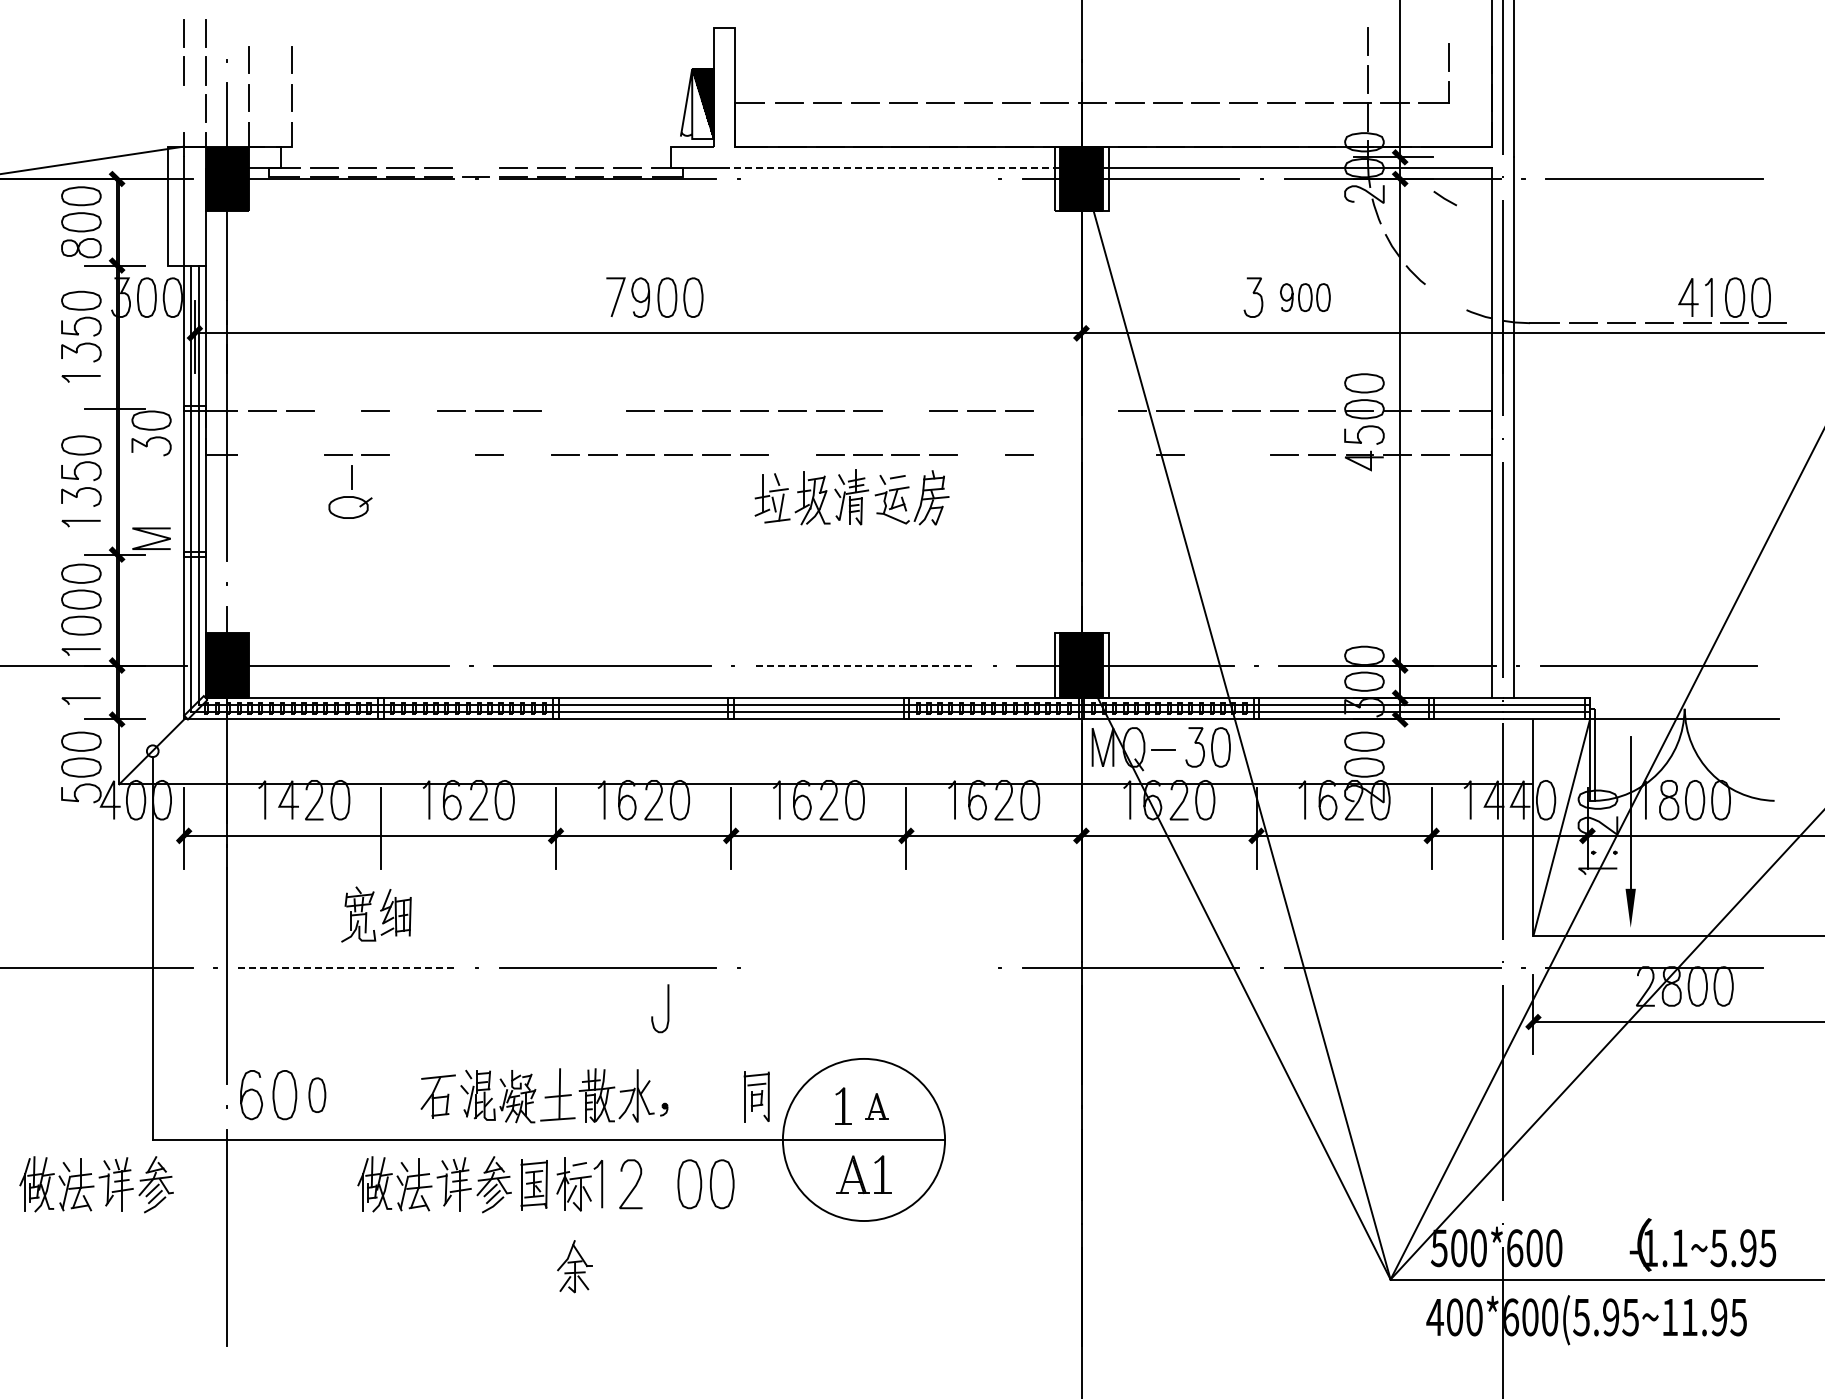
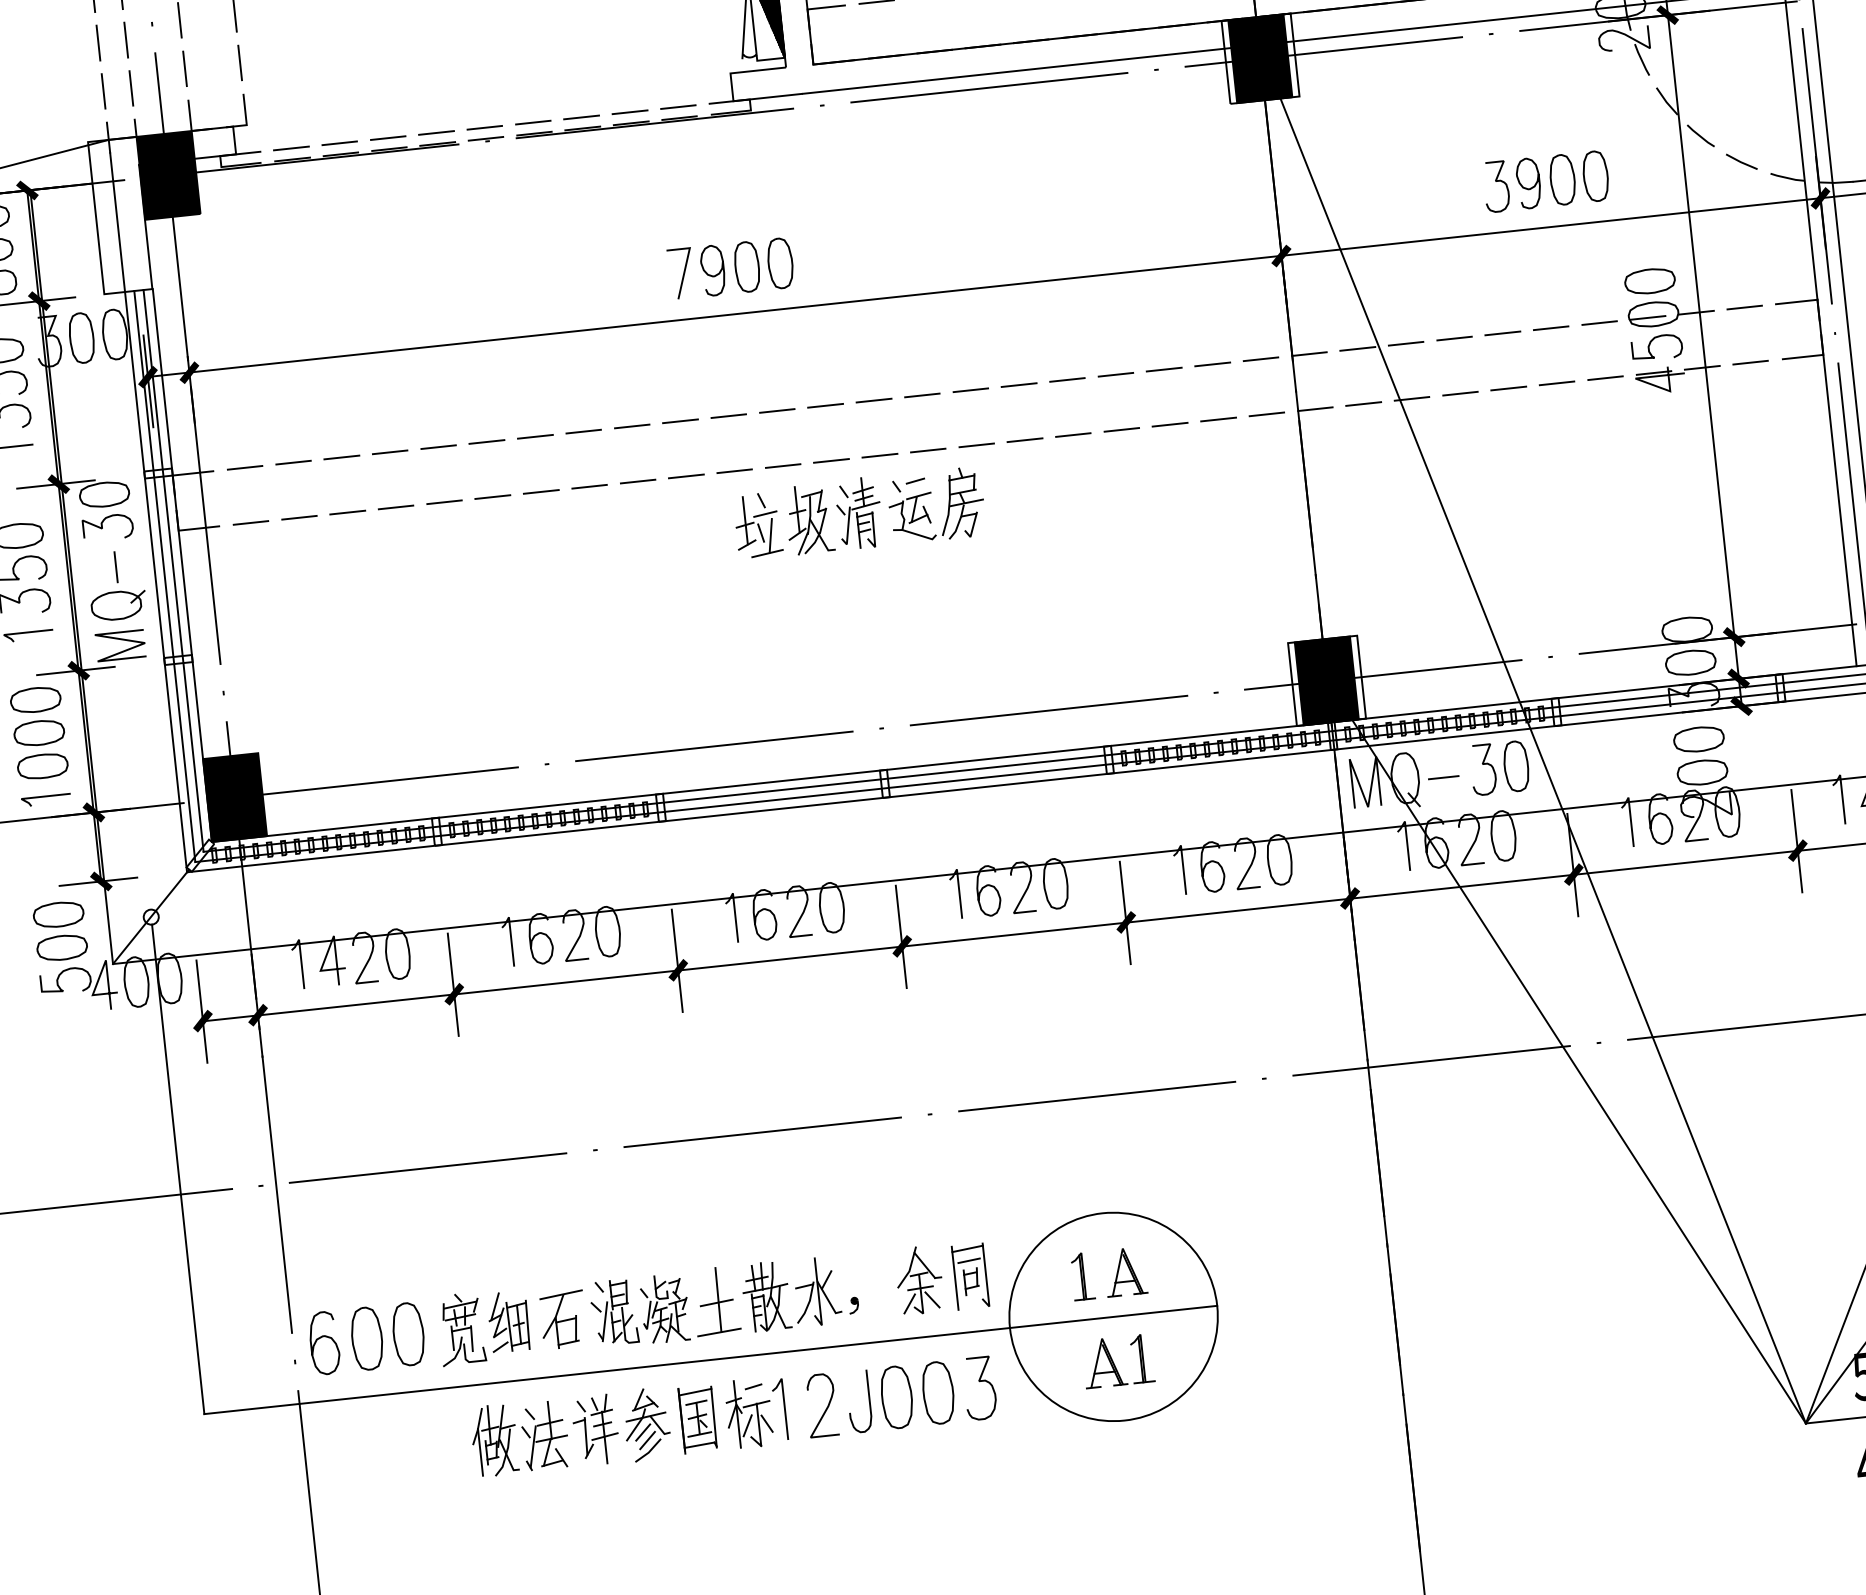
line: (184, 108) -> (104, 91), added
line: (475, 168) -> (484, 128), added
line: (892, 168) -> (1017, 71), dashed -> solid
line: (869, 179) -> (989, 88), added
line: (1444, 198) -> (1740, 161), moved
part: (1305, 297) -> (1562, 179), size x1.43
fill: (227, 332) -> (189, 371), added
fill: (1502, 332) -> (1819, 197), added
fill: (116, 408) -> (58, 483), added
line: (337, 411) -> (340, 457), added
line: (413, 411) -> (438, 447), added
line: (564, 411) -> (631, 426), added
line: (602, 411) -> (679, 421), added
line: (905, 411) -> (1067, 379), added
line: (1056, 411) -> (1260, 359), added
line: (1094, 411) -> (1308, 354), added
line: (262, 454) -> (250, 522), added
line: (300, 454) -> (299, 517), added
line: (413, 454) -> (444, 502), added
line: (451, 454) -> (492, 496), added
line: (526, 454) -> (588, 486), added
line: (791, 454) -> (927, 450), added
line: (981, 454) -> (1170, 424), added
line: (1057, 454) -> (1267, 414), added
line: (1094, 454) -> (1314, 409), added
line: (1132, 454) -> (1363, 403), added
line: (1208, 454) -> (1460, 393), added
line: (1245, 454) -> (1507, 388), added
part: (350, 491) -> (116, 585), moved
part: (851, 497) -> (859, 513), moved
line: (864, 665) -> (1049, 710), dashed -> solid
line: (80, 698) -> (51, 859), removed
fill: (227, 835) -> (258, 1014), added
fill: (380, 835) -> (453, 993), added
part: (376, 914) -> (484, 1326), moved
line: (346, 968) -> (428, 1168), dashed -> solid
line: (869, 968) -> (1097, 1096), added
curve: (667, 1008) -> (868, 1400), moved
part: (317, 1095) -> (408, 1334), size x1.43
part: (876, 1106) -> (1125, 1272), size x1.43
curve: (754, 1179) -> (979, 1382), added
part: (96, 1184) -> (138, 1478), removed
part: (574, 1266) -> (918, 1280), moved

